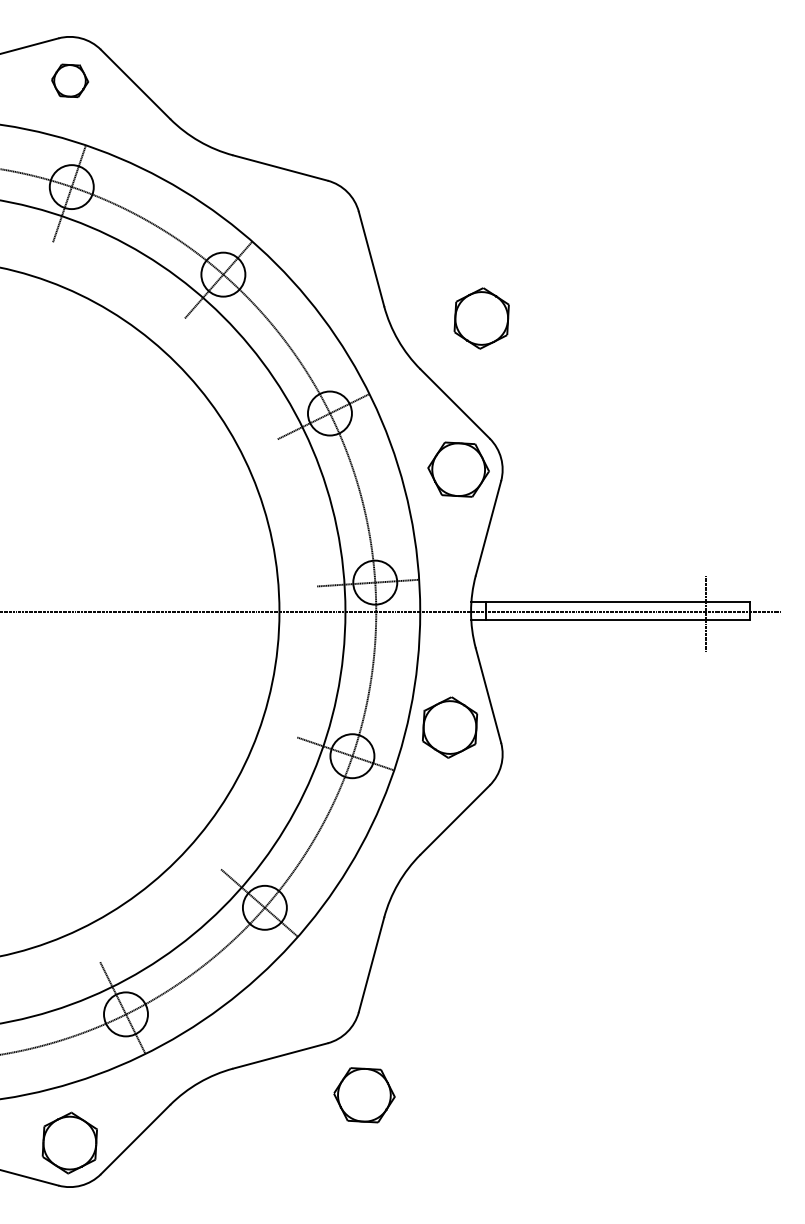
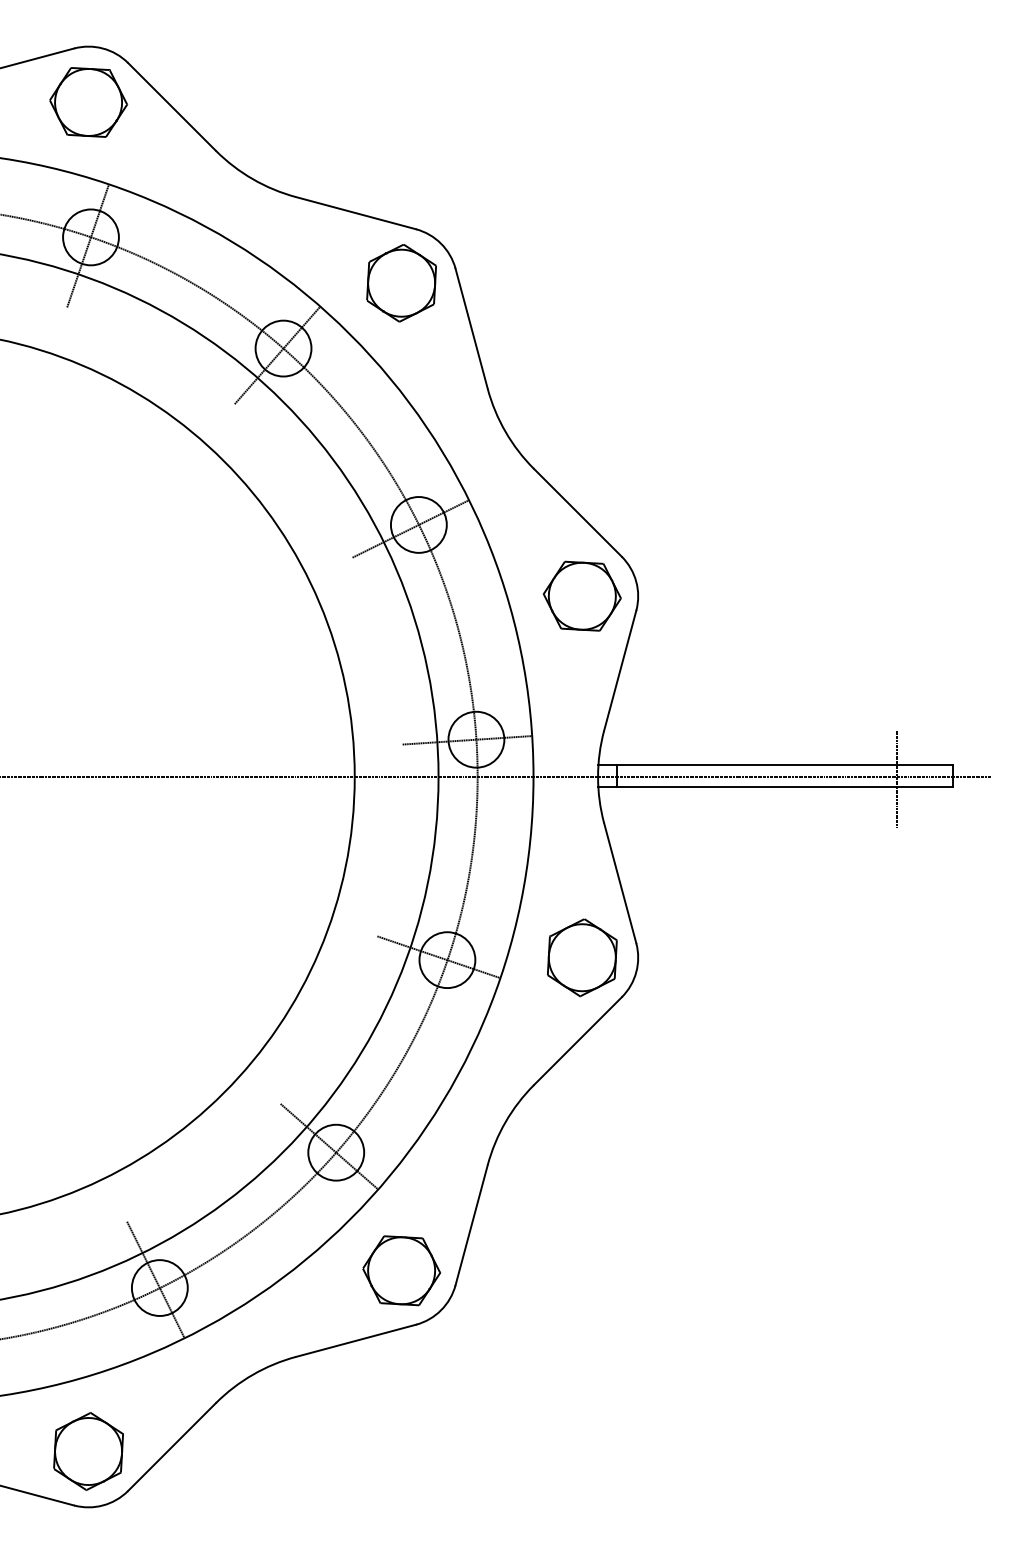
part: (69, 80) -> (88, 102), size x1.67
part: (481, 318) -> (401, 283), moved
part: (450, 727) -> (582, 957), moved
part: (364, 1095) -> (401, 1270), moved

